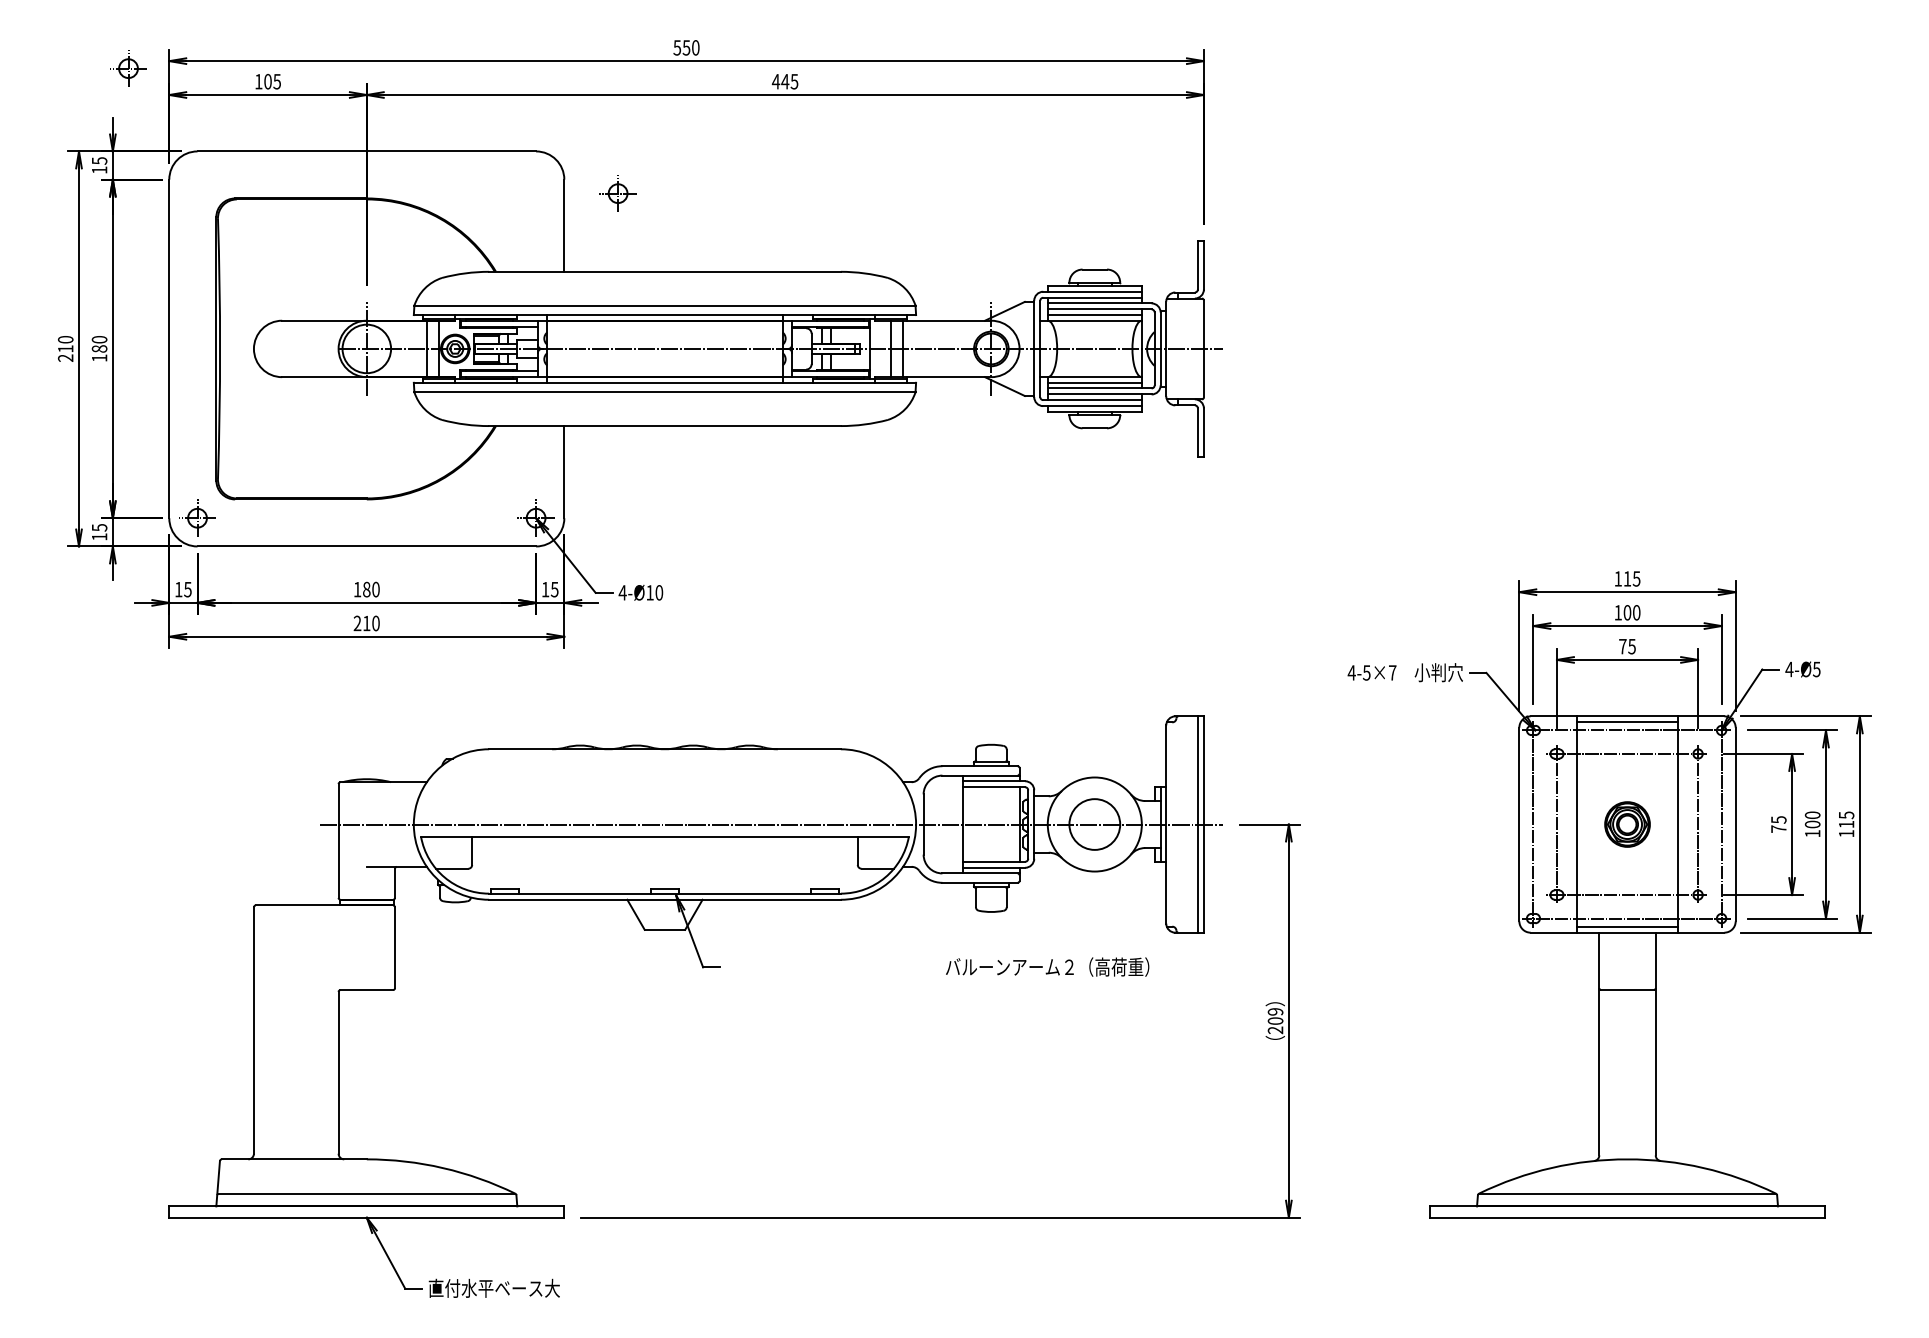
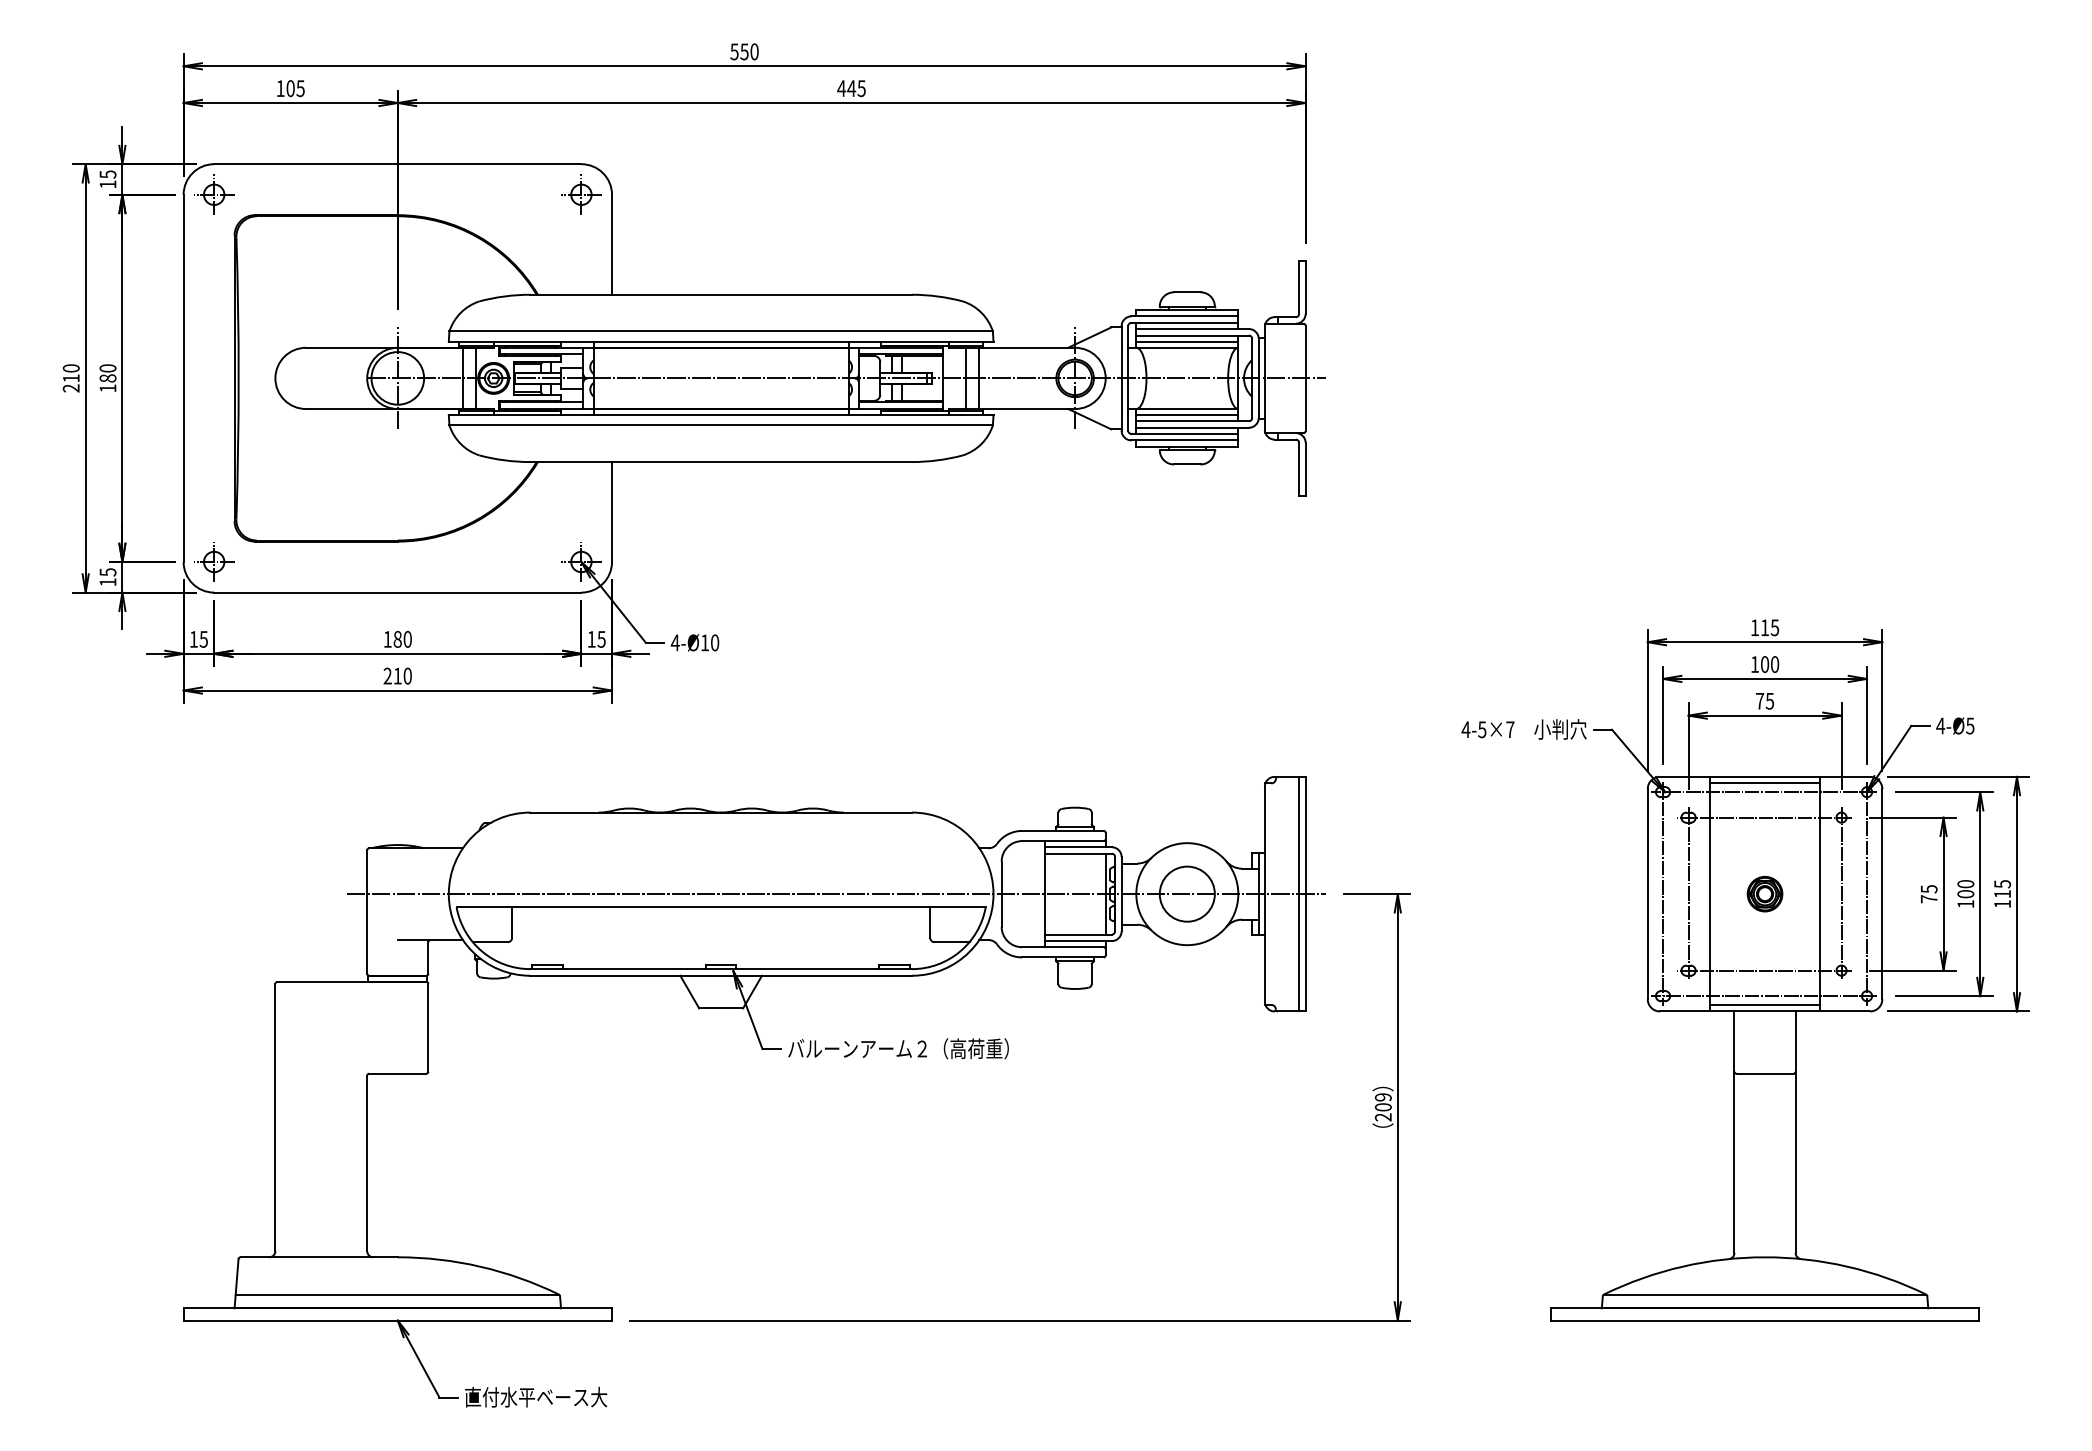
part: (128, 68) -> (214, 194), moved
part: (617, 193) -> (580, 194), moved
part: (1627, 824) -> (1765, 894), size x0.71
text: (1047, 966) -> (898, 1048), moved

